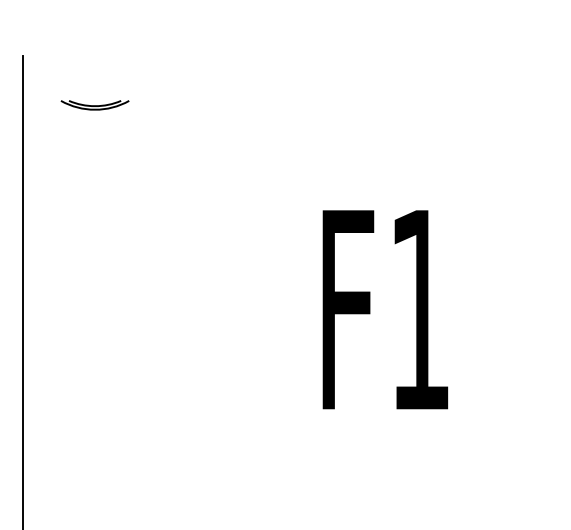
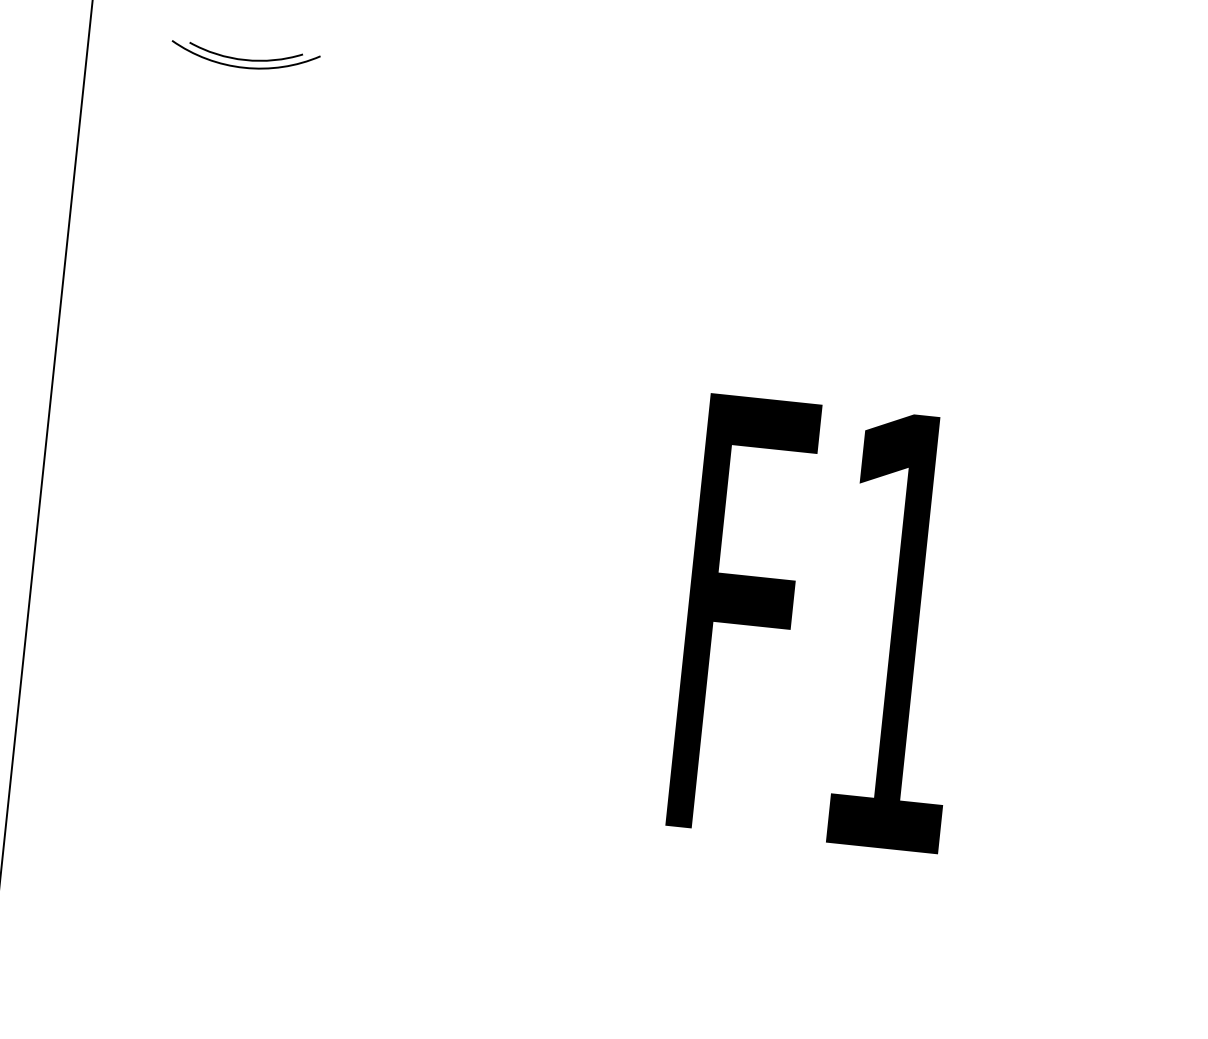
part: (94, 105) -> (243, 58), moved

